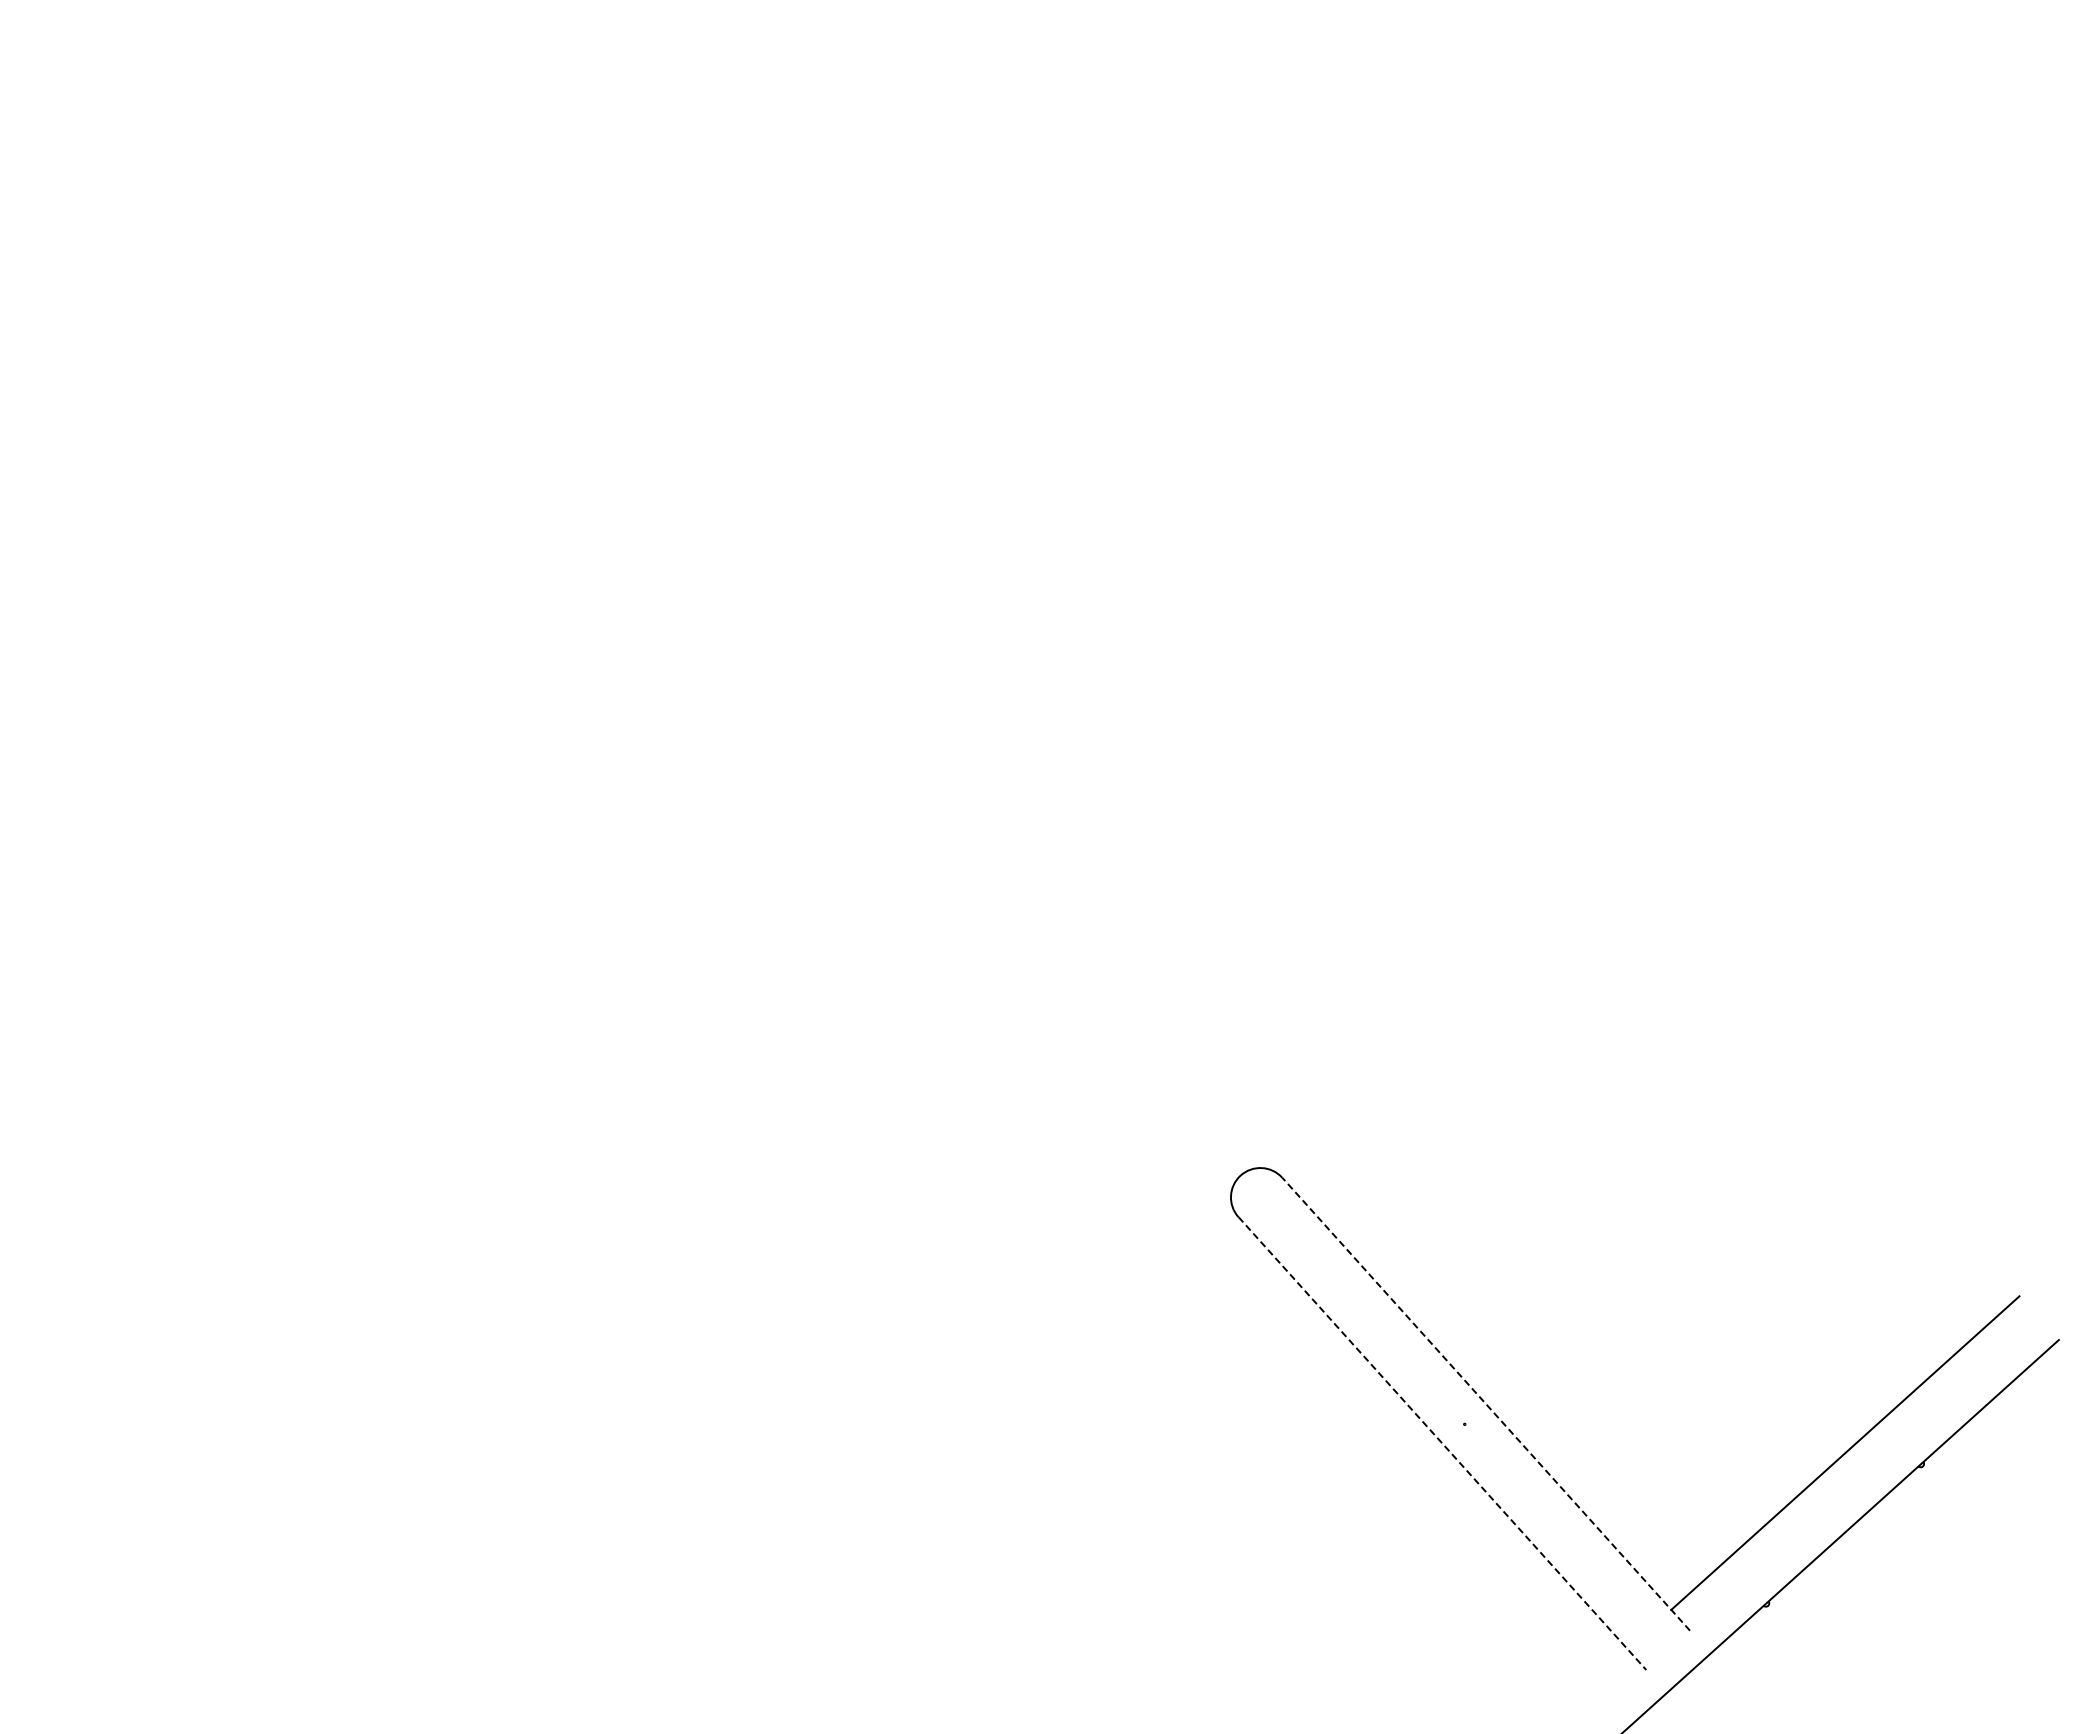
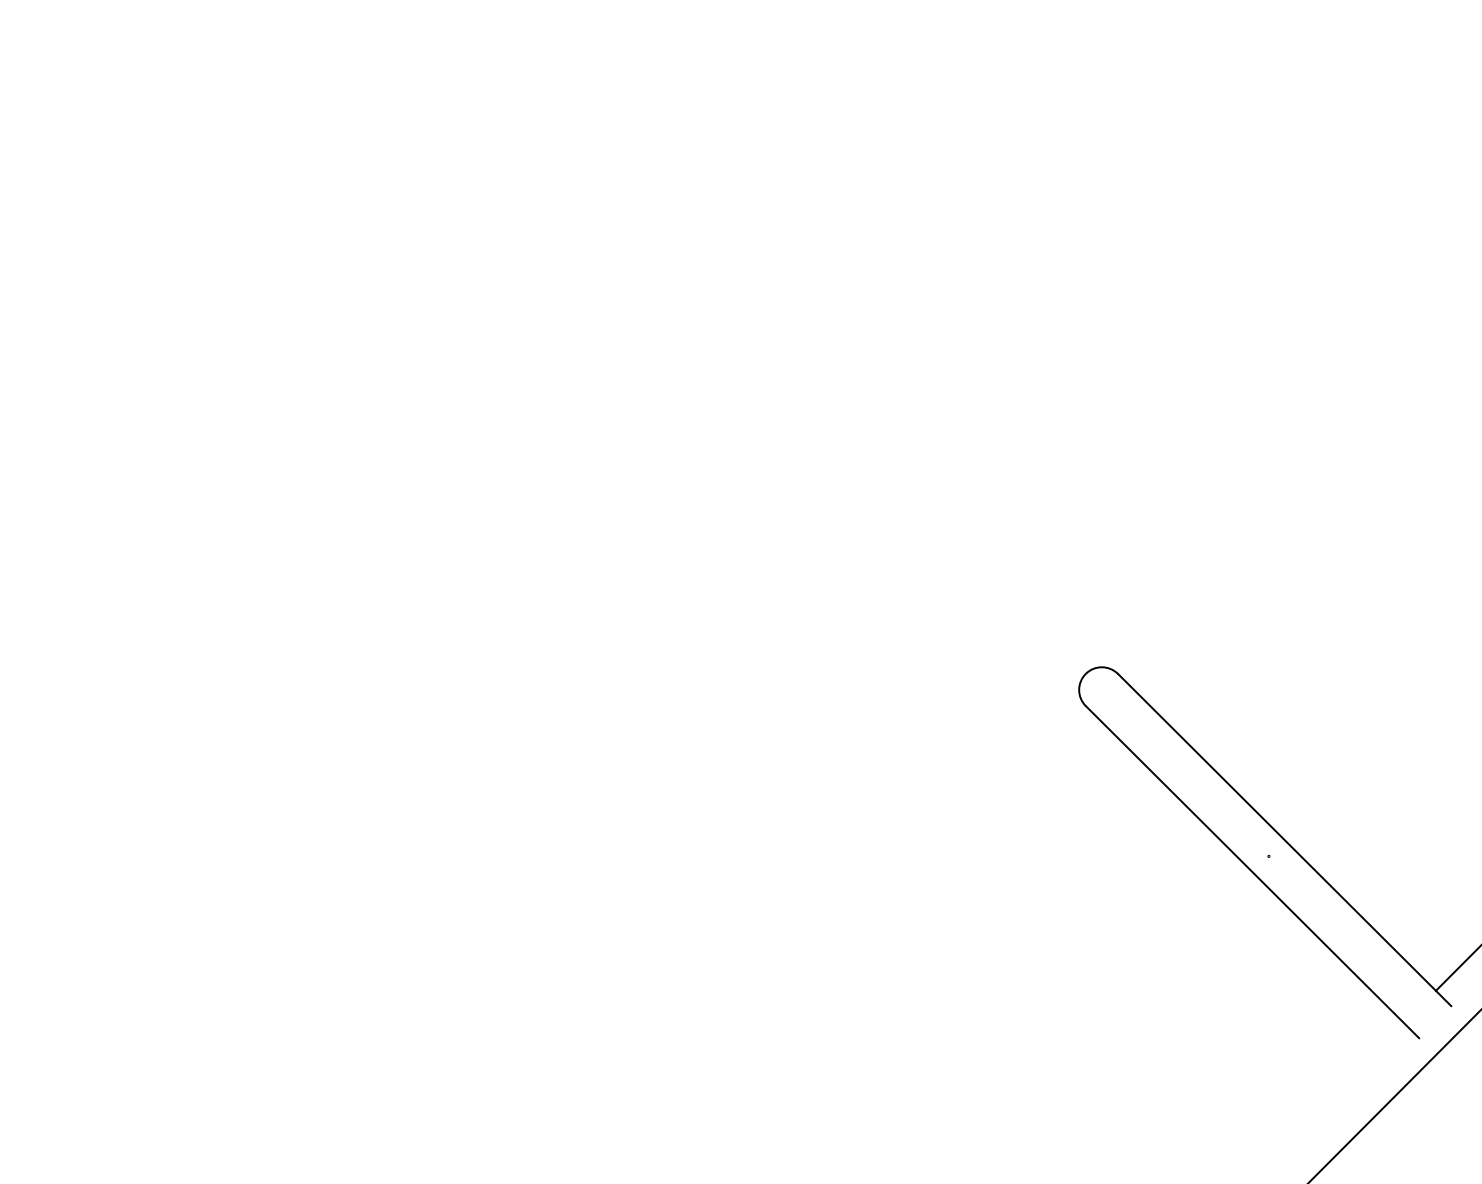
line: (1486, 1404) -> (1284, 840), dashed -> solid
line: (1442, 1443) -> (1252, 872), dashed -> solid

